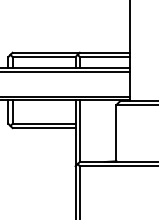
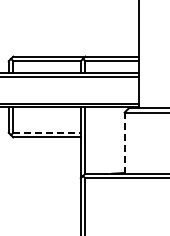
line: (44, 123) -> (47, 132), solid -> dashed
line: (116, 133) -> (124, 143), solid -> dashed

